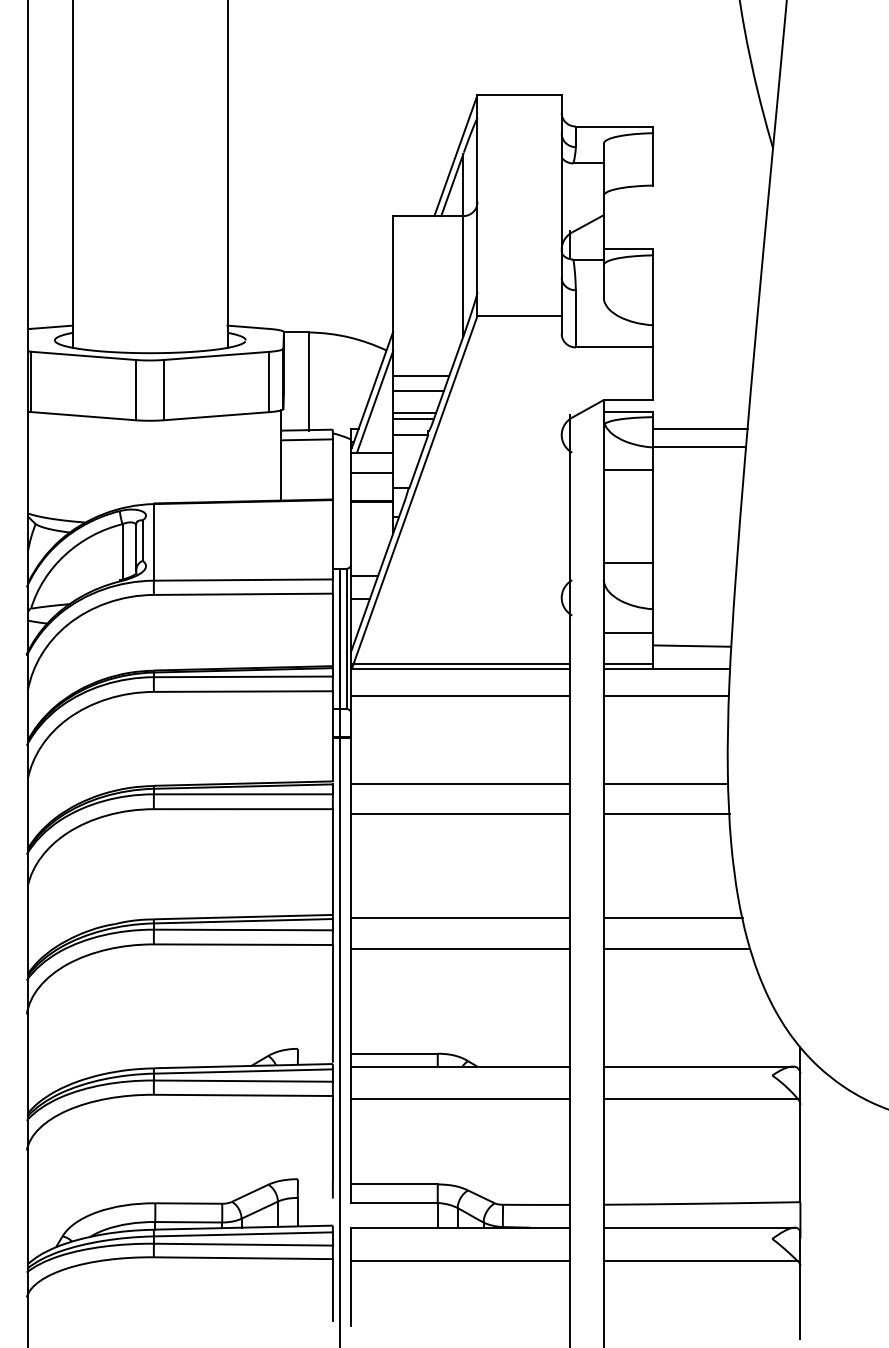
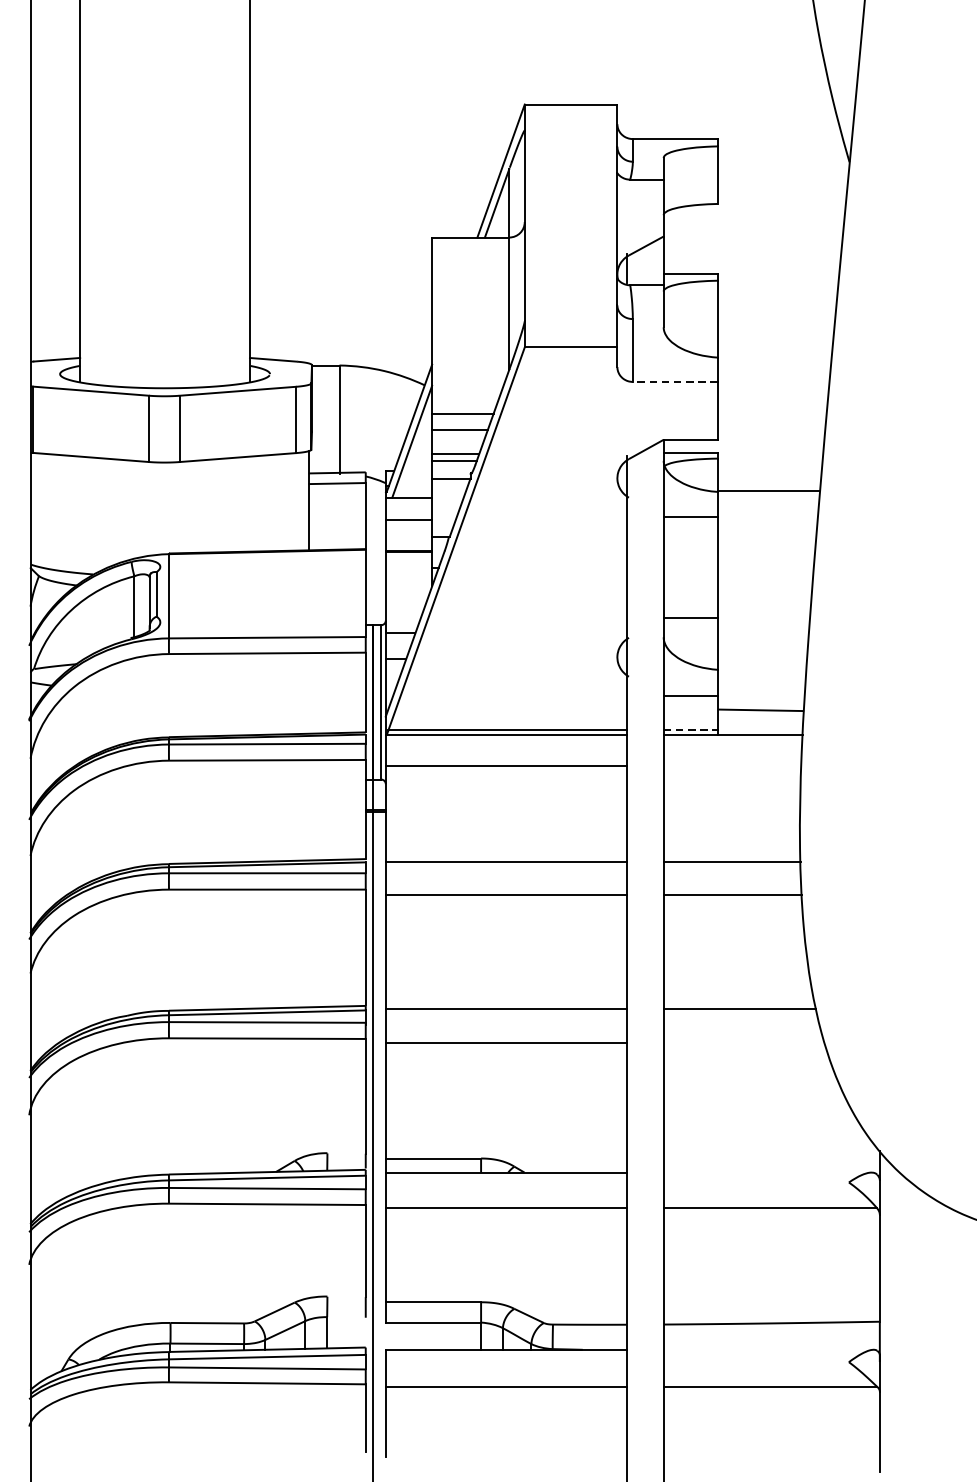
line: (614, 347) -> (675, 382), solid -> dashed
line: (699, 428) -> (768, 471), removed
line: (628, 664) -> (690, 730), solid -> dashed
line: (666, 696) -> (732, 765), removed
line: (676, 948) -> (743, 1042), removed
line: (697, 1066) -> (766, 1172), removed
line: (698, 1227) -> (767, 1349), removed

